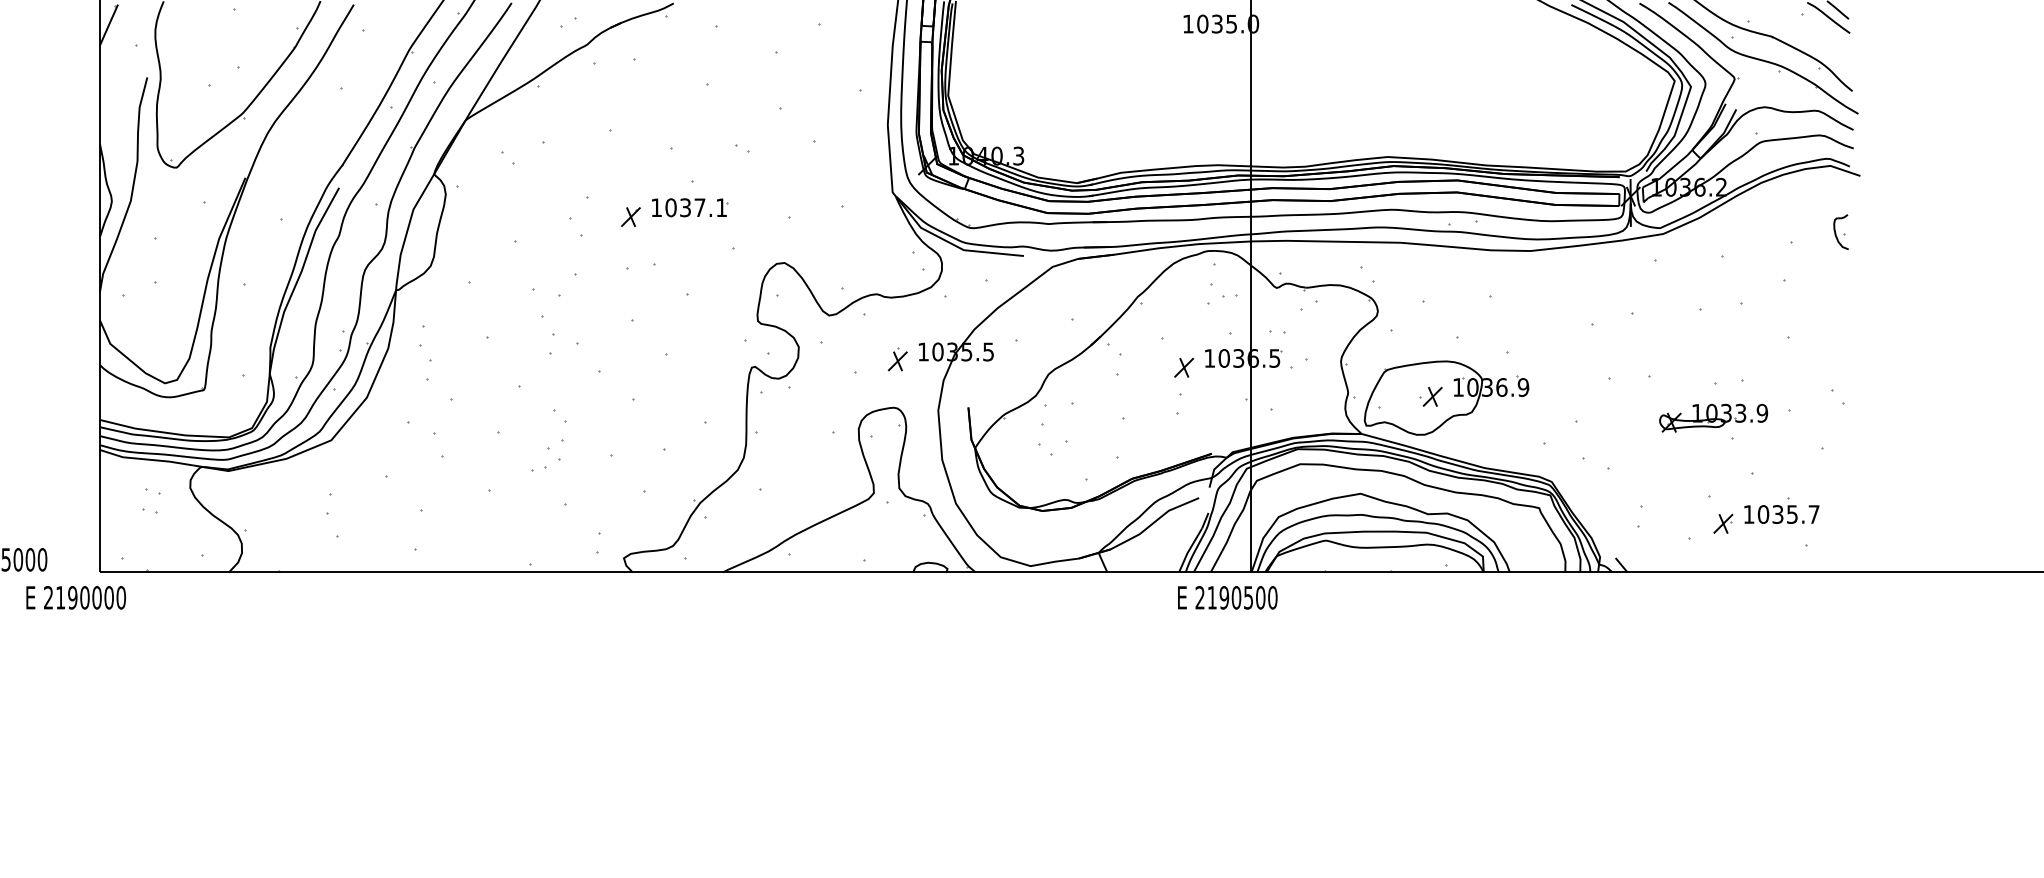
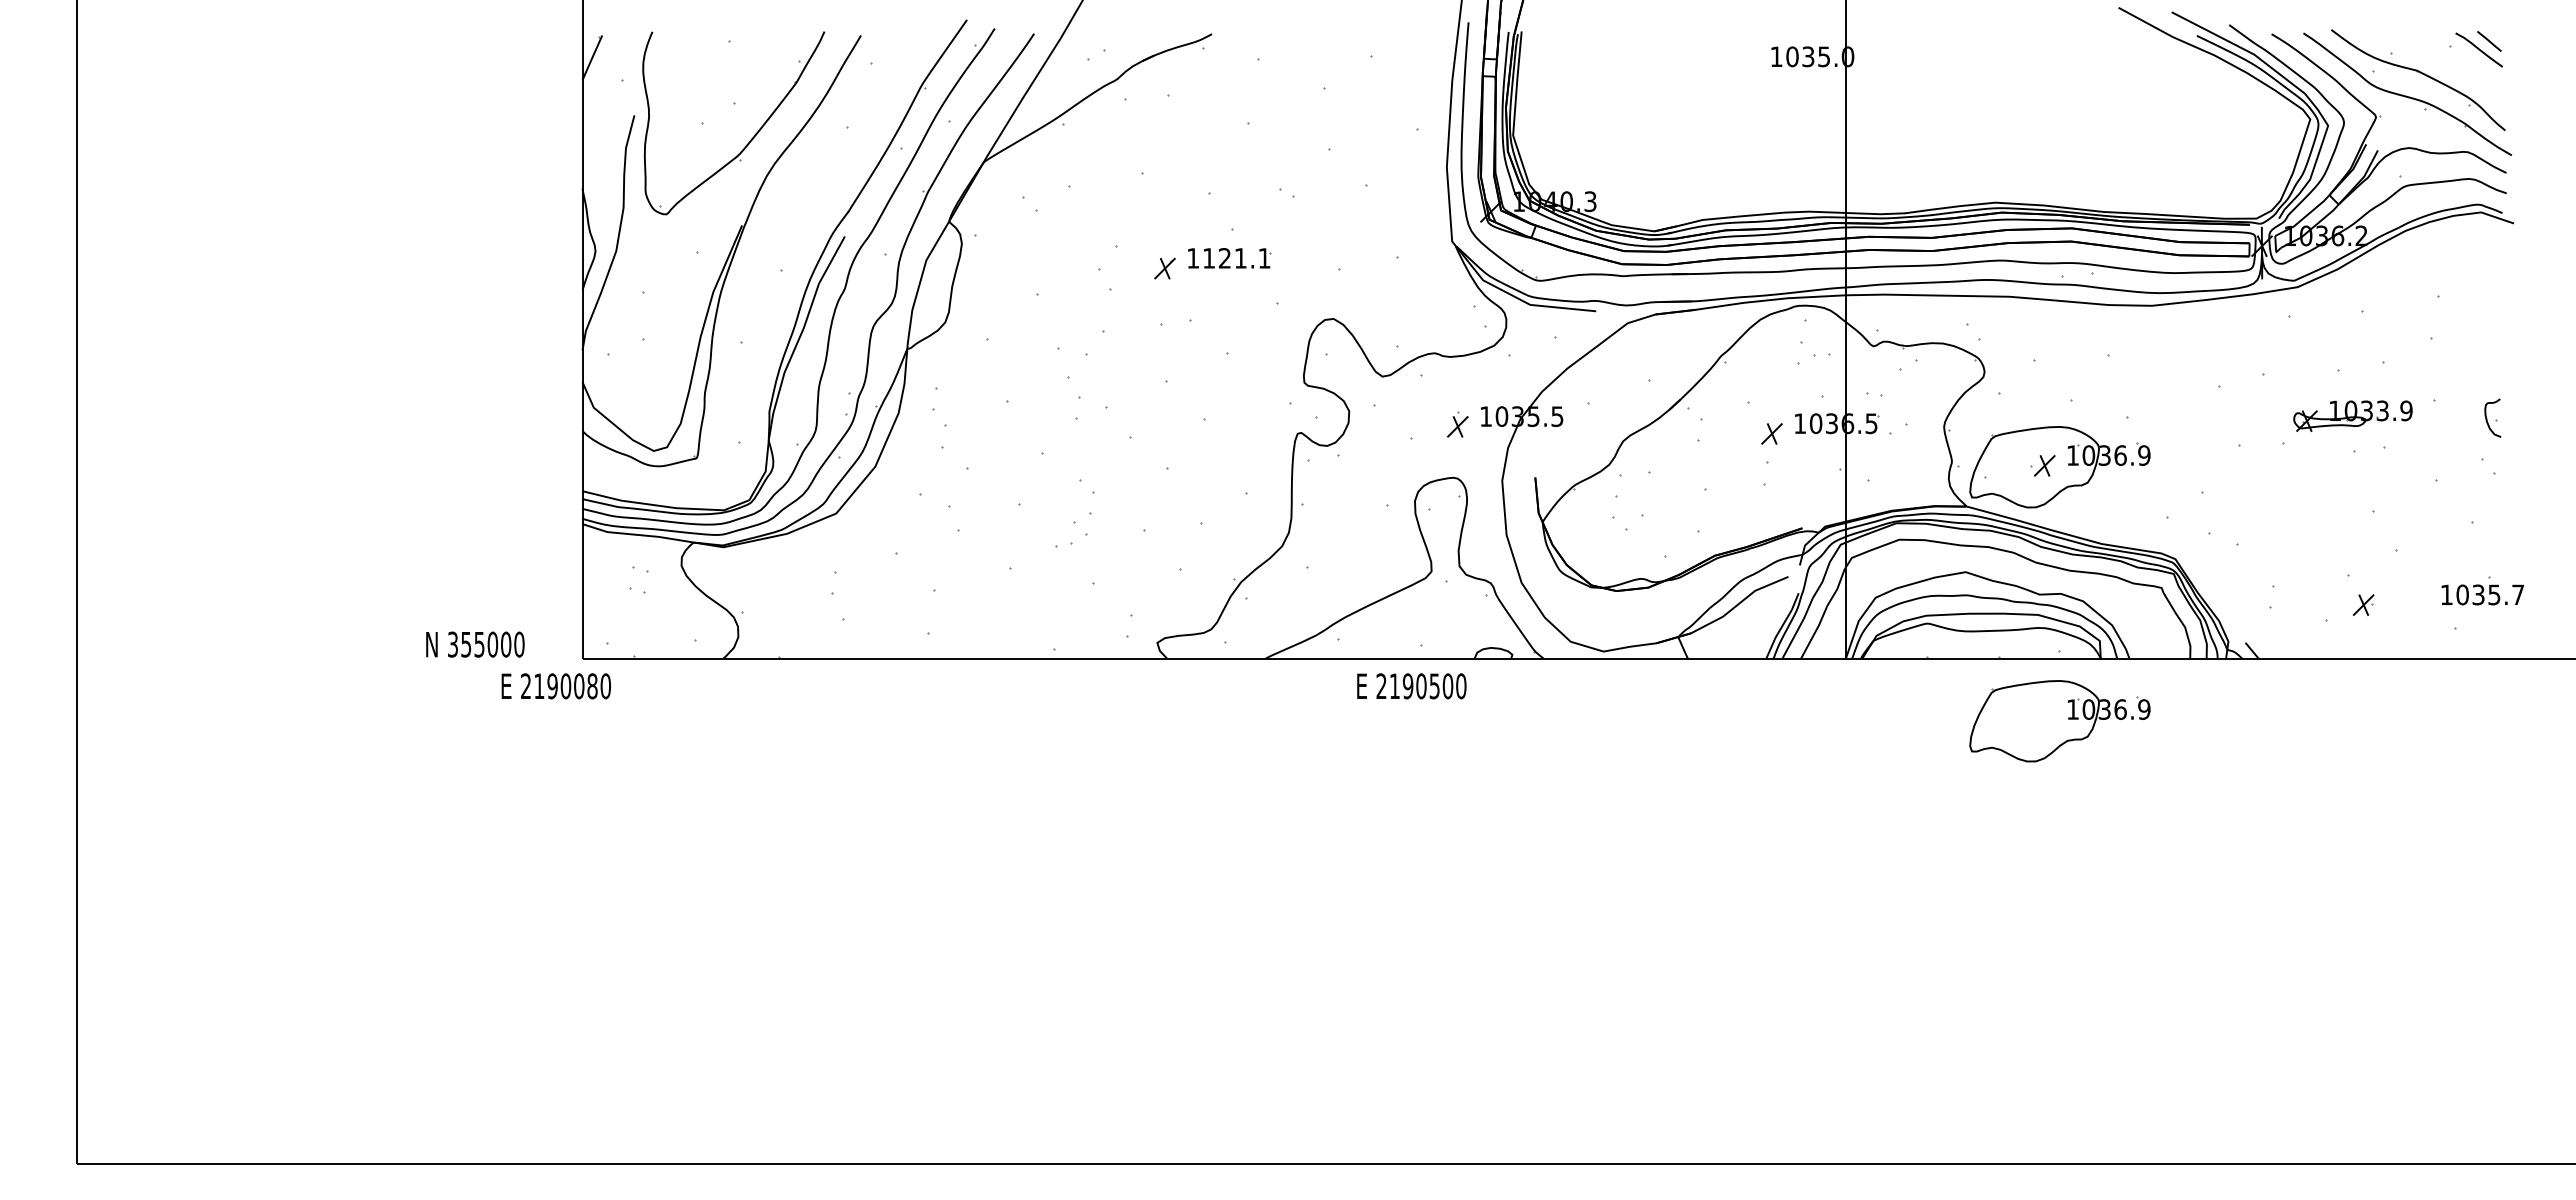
text: (685, 207) -> (1224, 258), 1037.1 -> 1121.1
part: (1840, 231) -> (2492, 417), moved
part: (1713, 417) -> (2352, 415), moved
part: (1781, 510) -> (2482, 590), moved
text: (109, 597) -> (592, 685), 2190000 -> 2190080
text: (1227, 597) -> (1411, 686), moved
part: (1446, 629) -> (2059, 721), added

